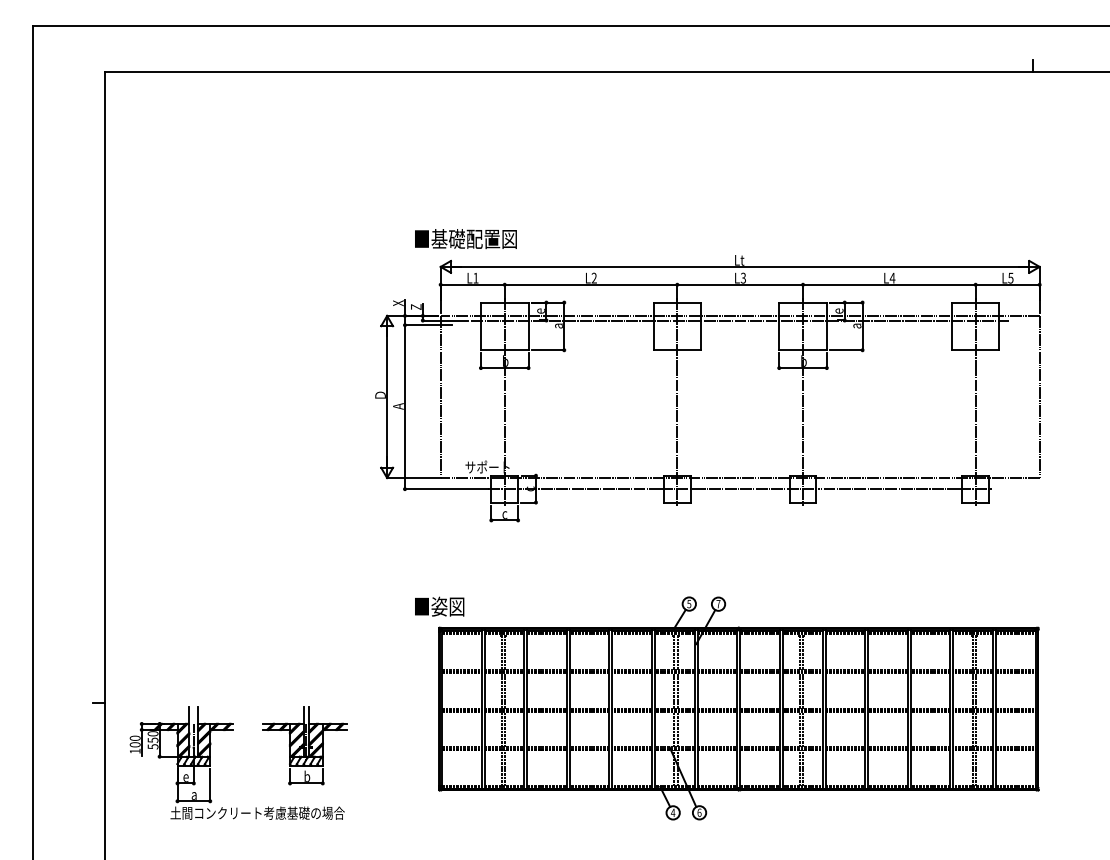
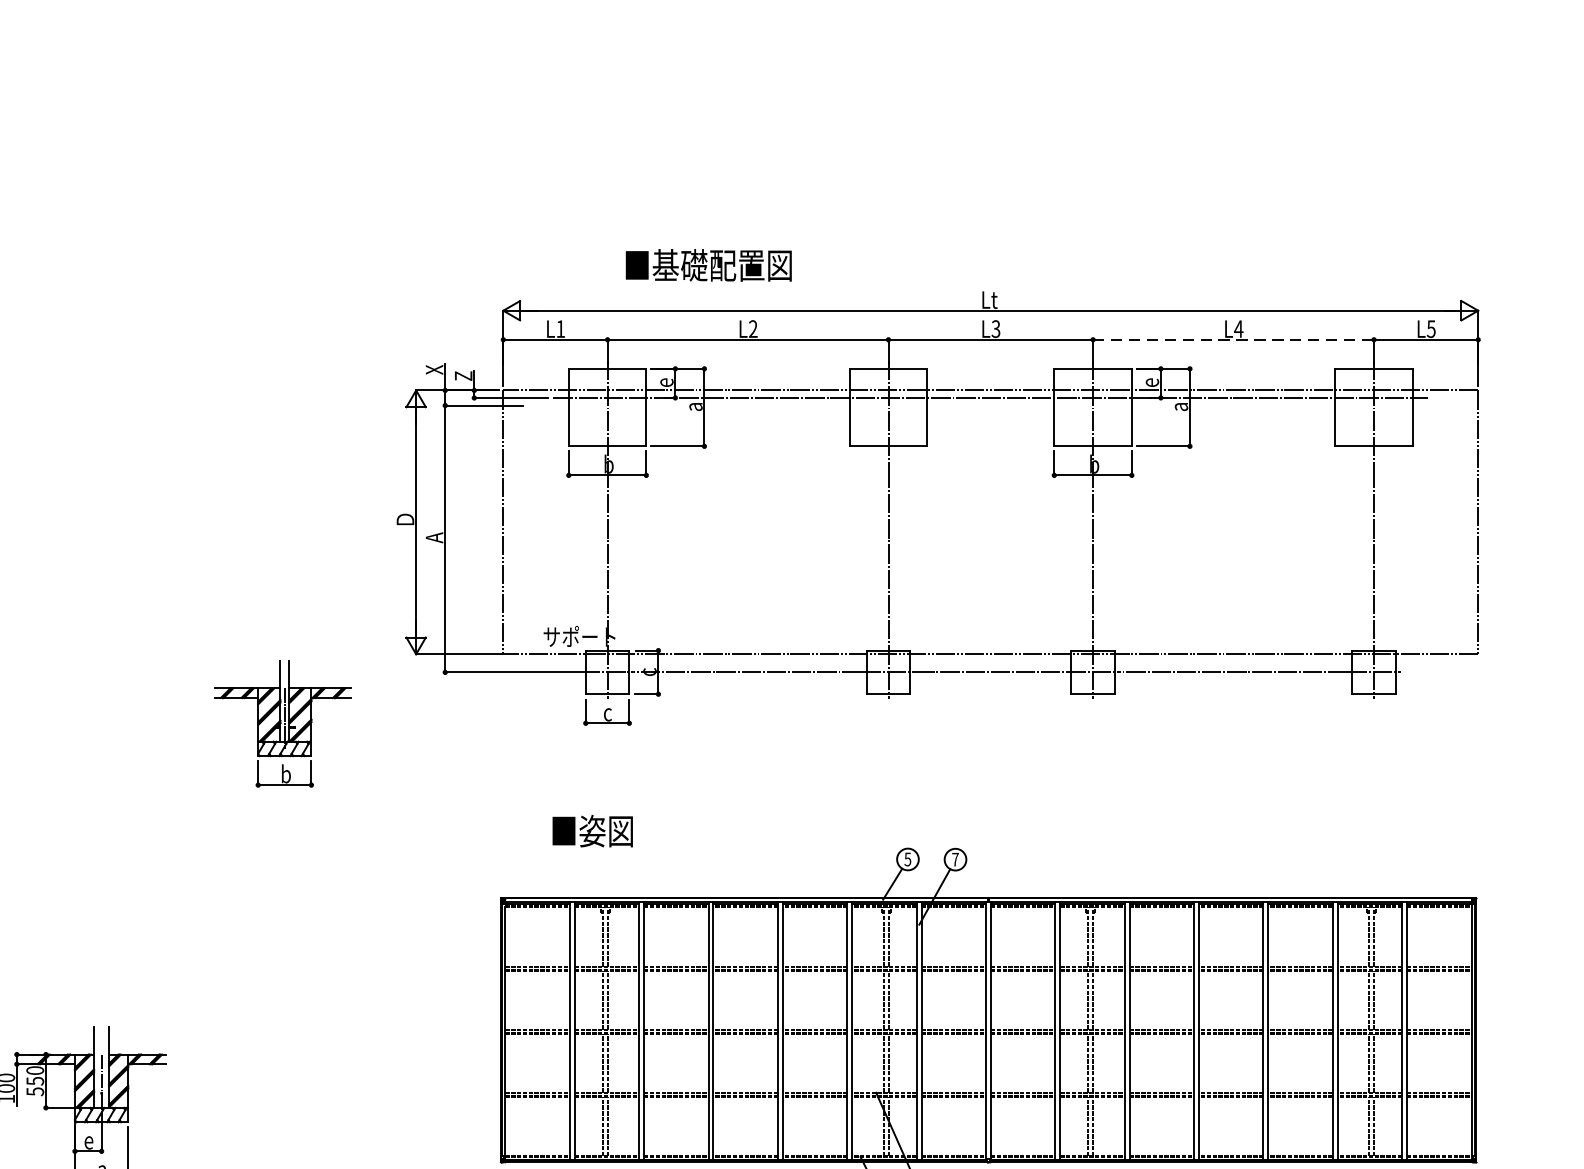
text: (465, 239) -> (708, 266), moved
line: (889, 284) -> (1233, 339), solid -> dashed
text: (439, 606) -> (592, 830), moved
part: (304, 745) -> (281, 723), moved

